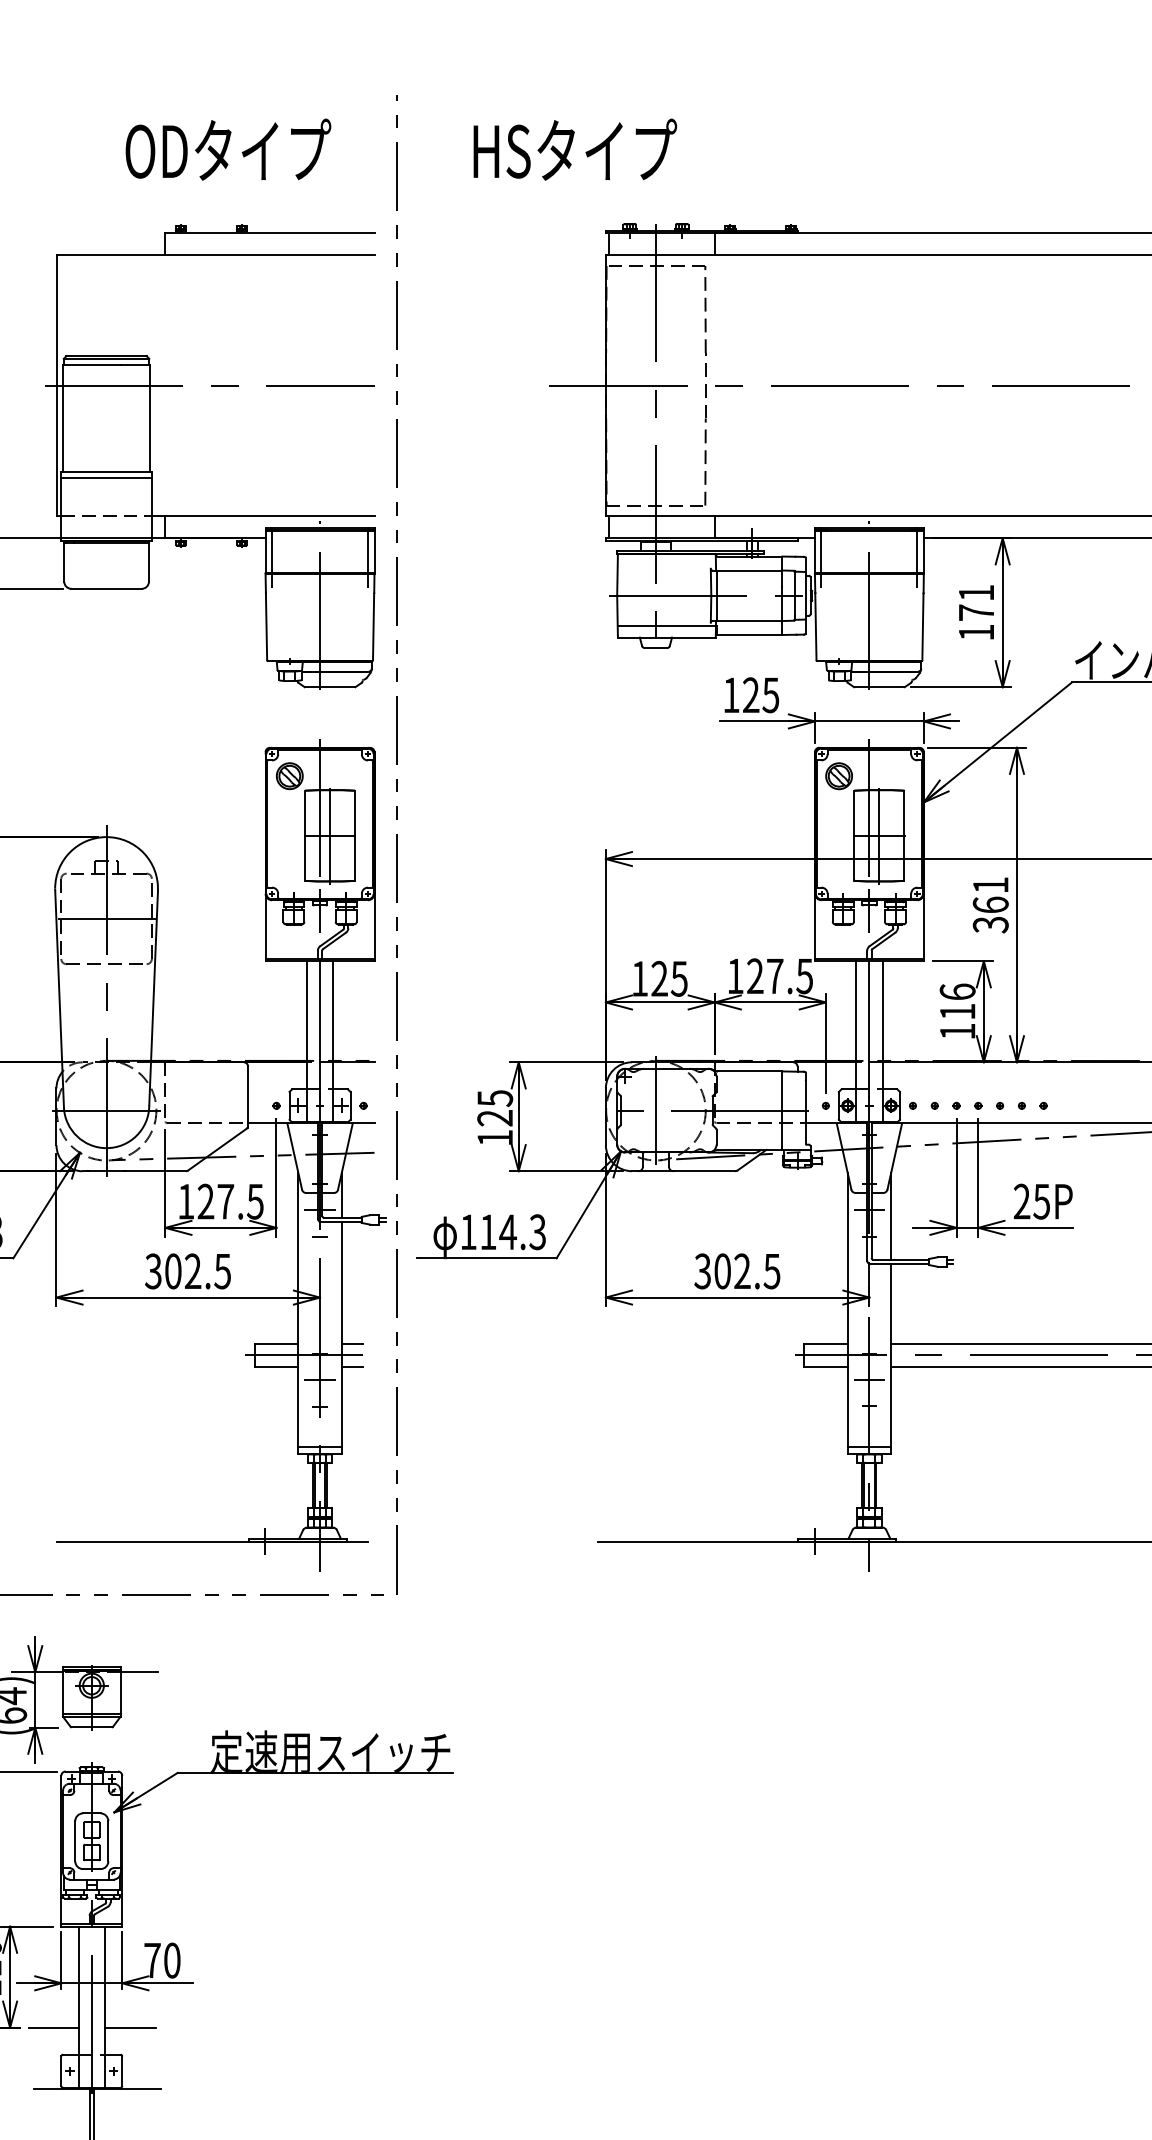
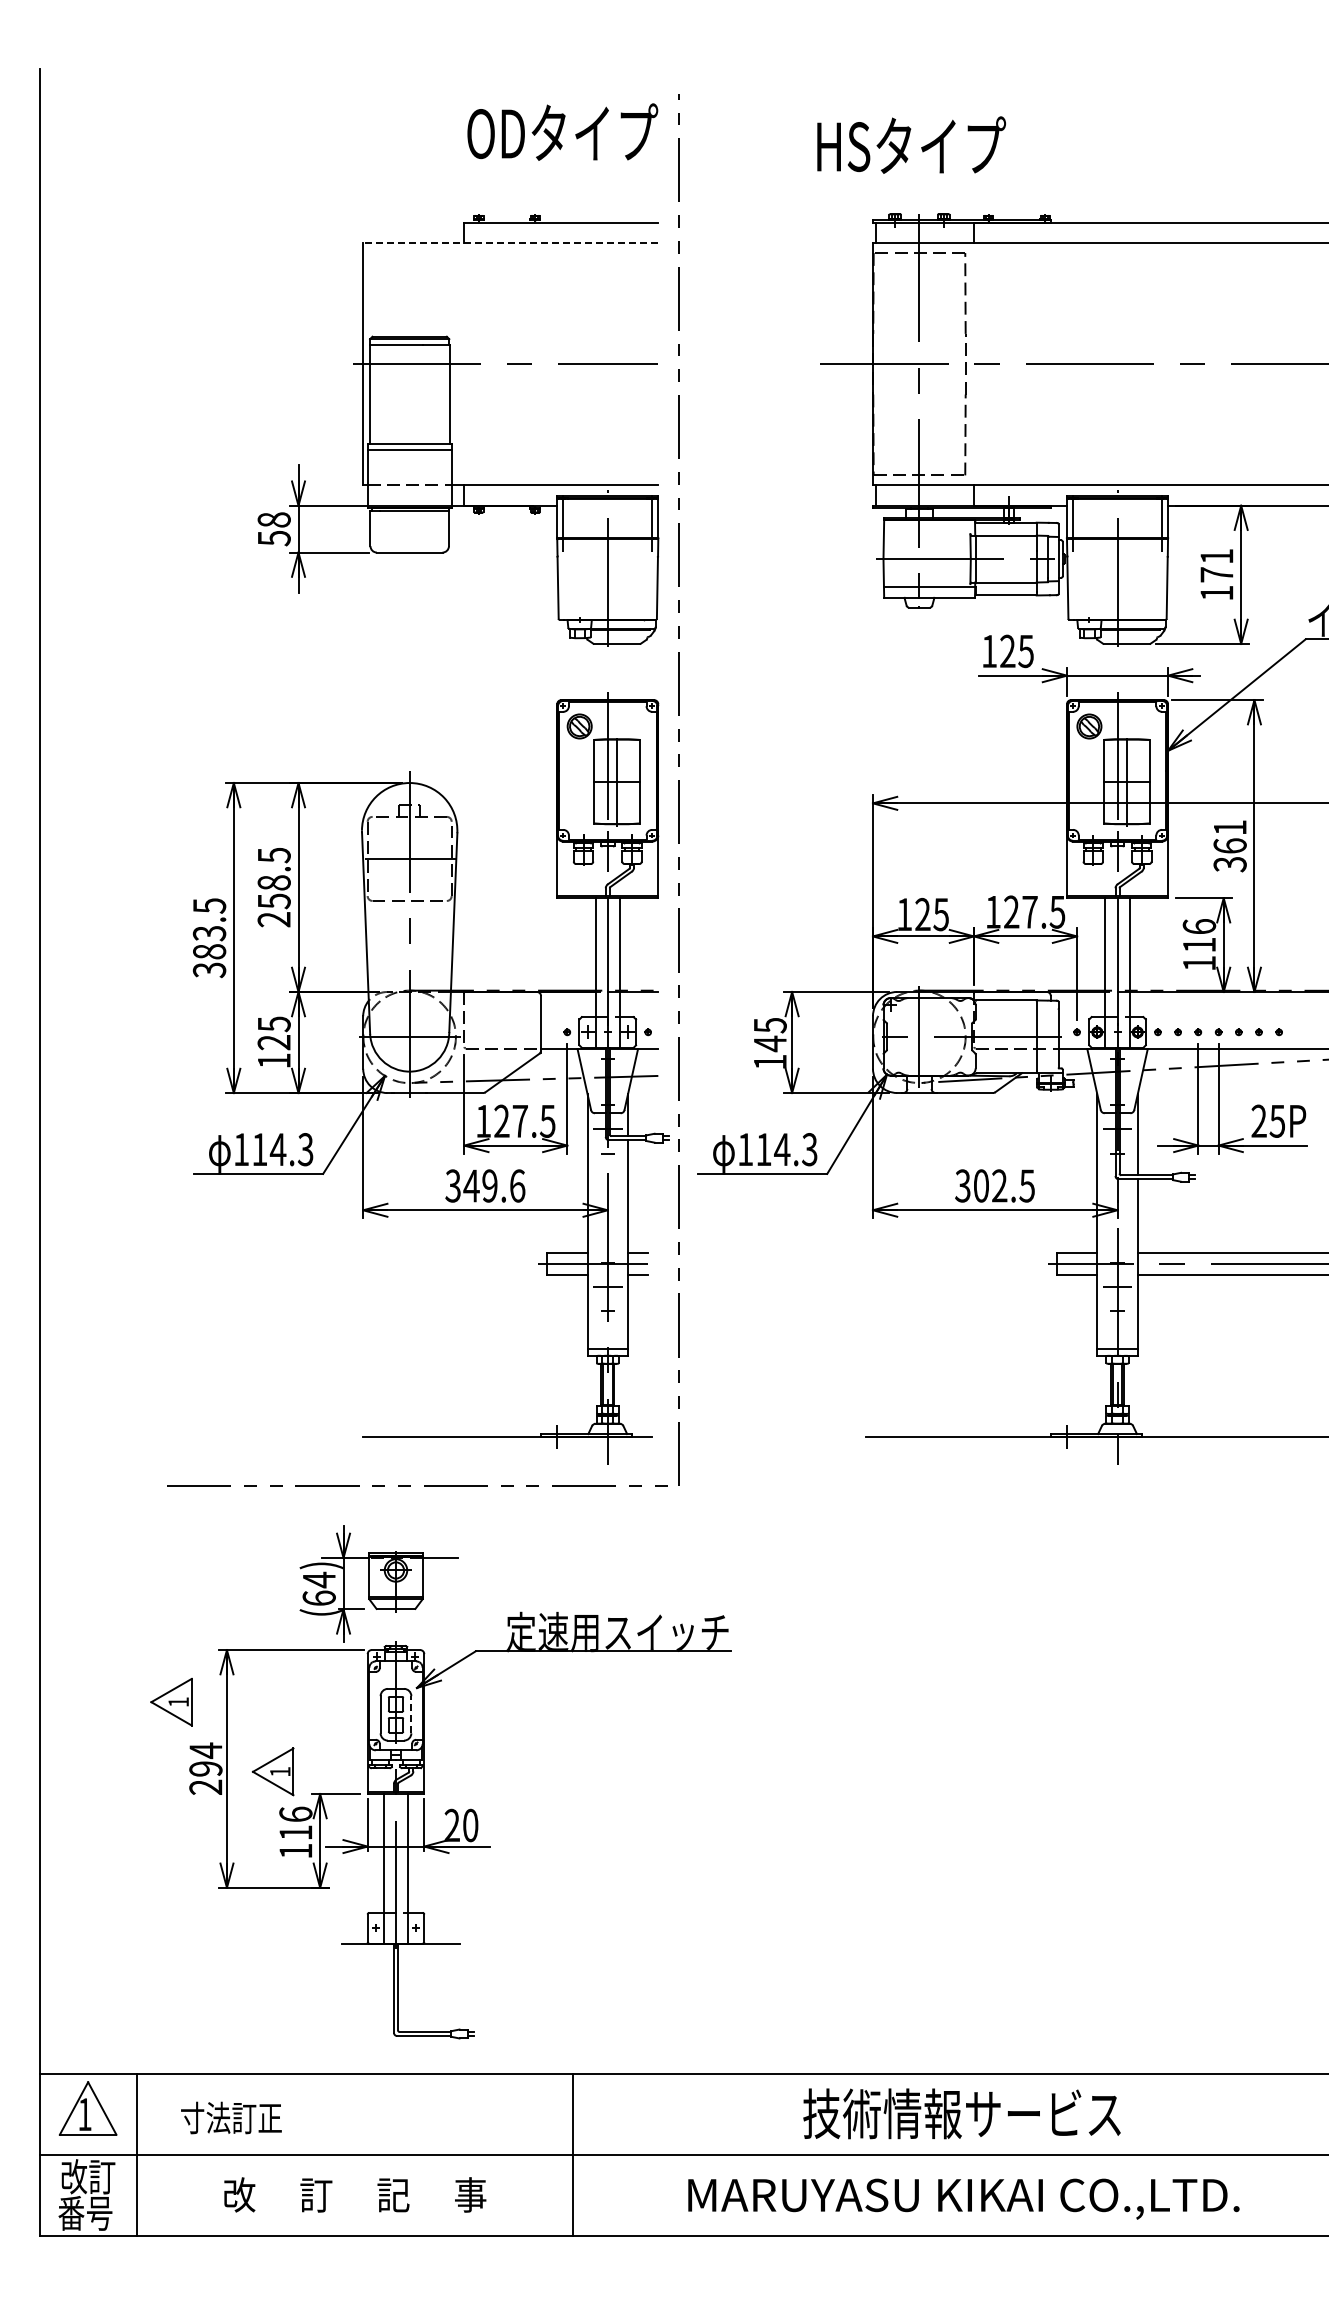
text: (228, 148) -> (562, 131), moved
text: (575, 148) -> (911, 144), moved
line: (215, 254) -> (510, 242), solid -> dashed
text: (494, 1117) -> (769, 1043), 125 -> 145
text: (197, 1270) -> (494, 1185), 302.5 -> 349.6
line: (108, 1840) -> (411, 1714), solid -> dashed
text: (151, 1959) -> (451, 1824), 70 -> 20
line: (53, 2027) -> (360, 1887), removed
line: (130, 2027) -> (431, 1887), removed

